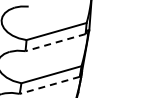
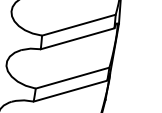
line: (55, 42) -> (77, 38), dashed -> solid
line: (49, 85) -> (70, 91), dashed -> solid

